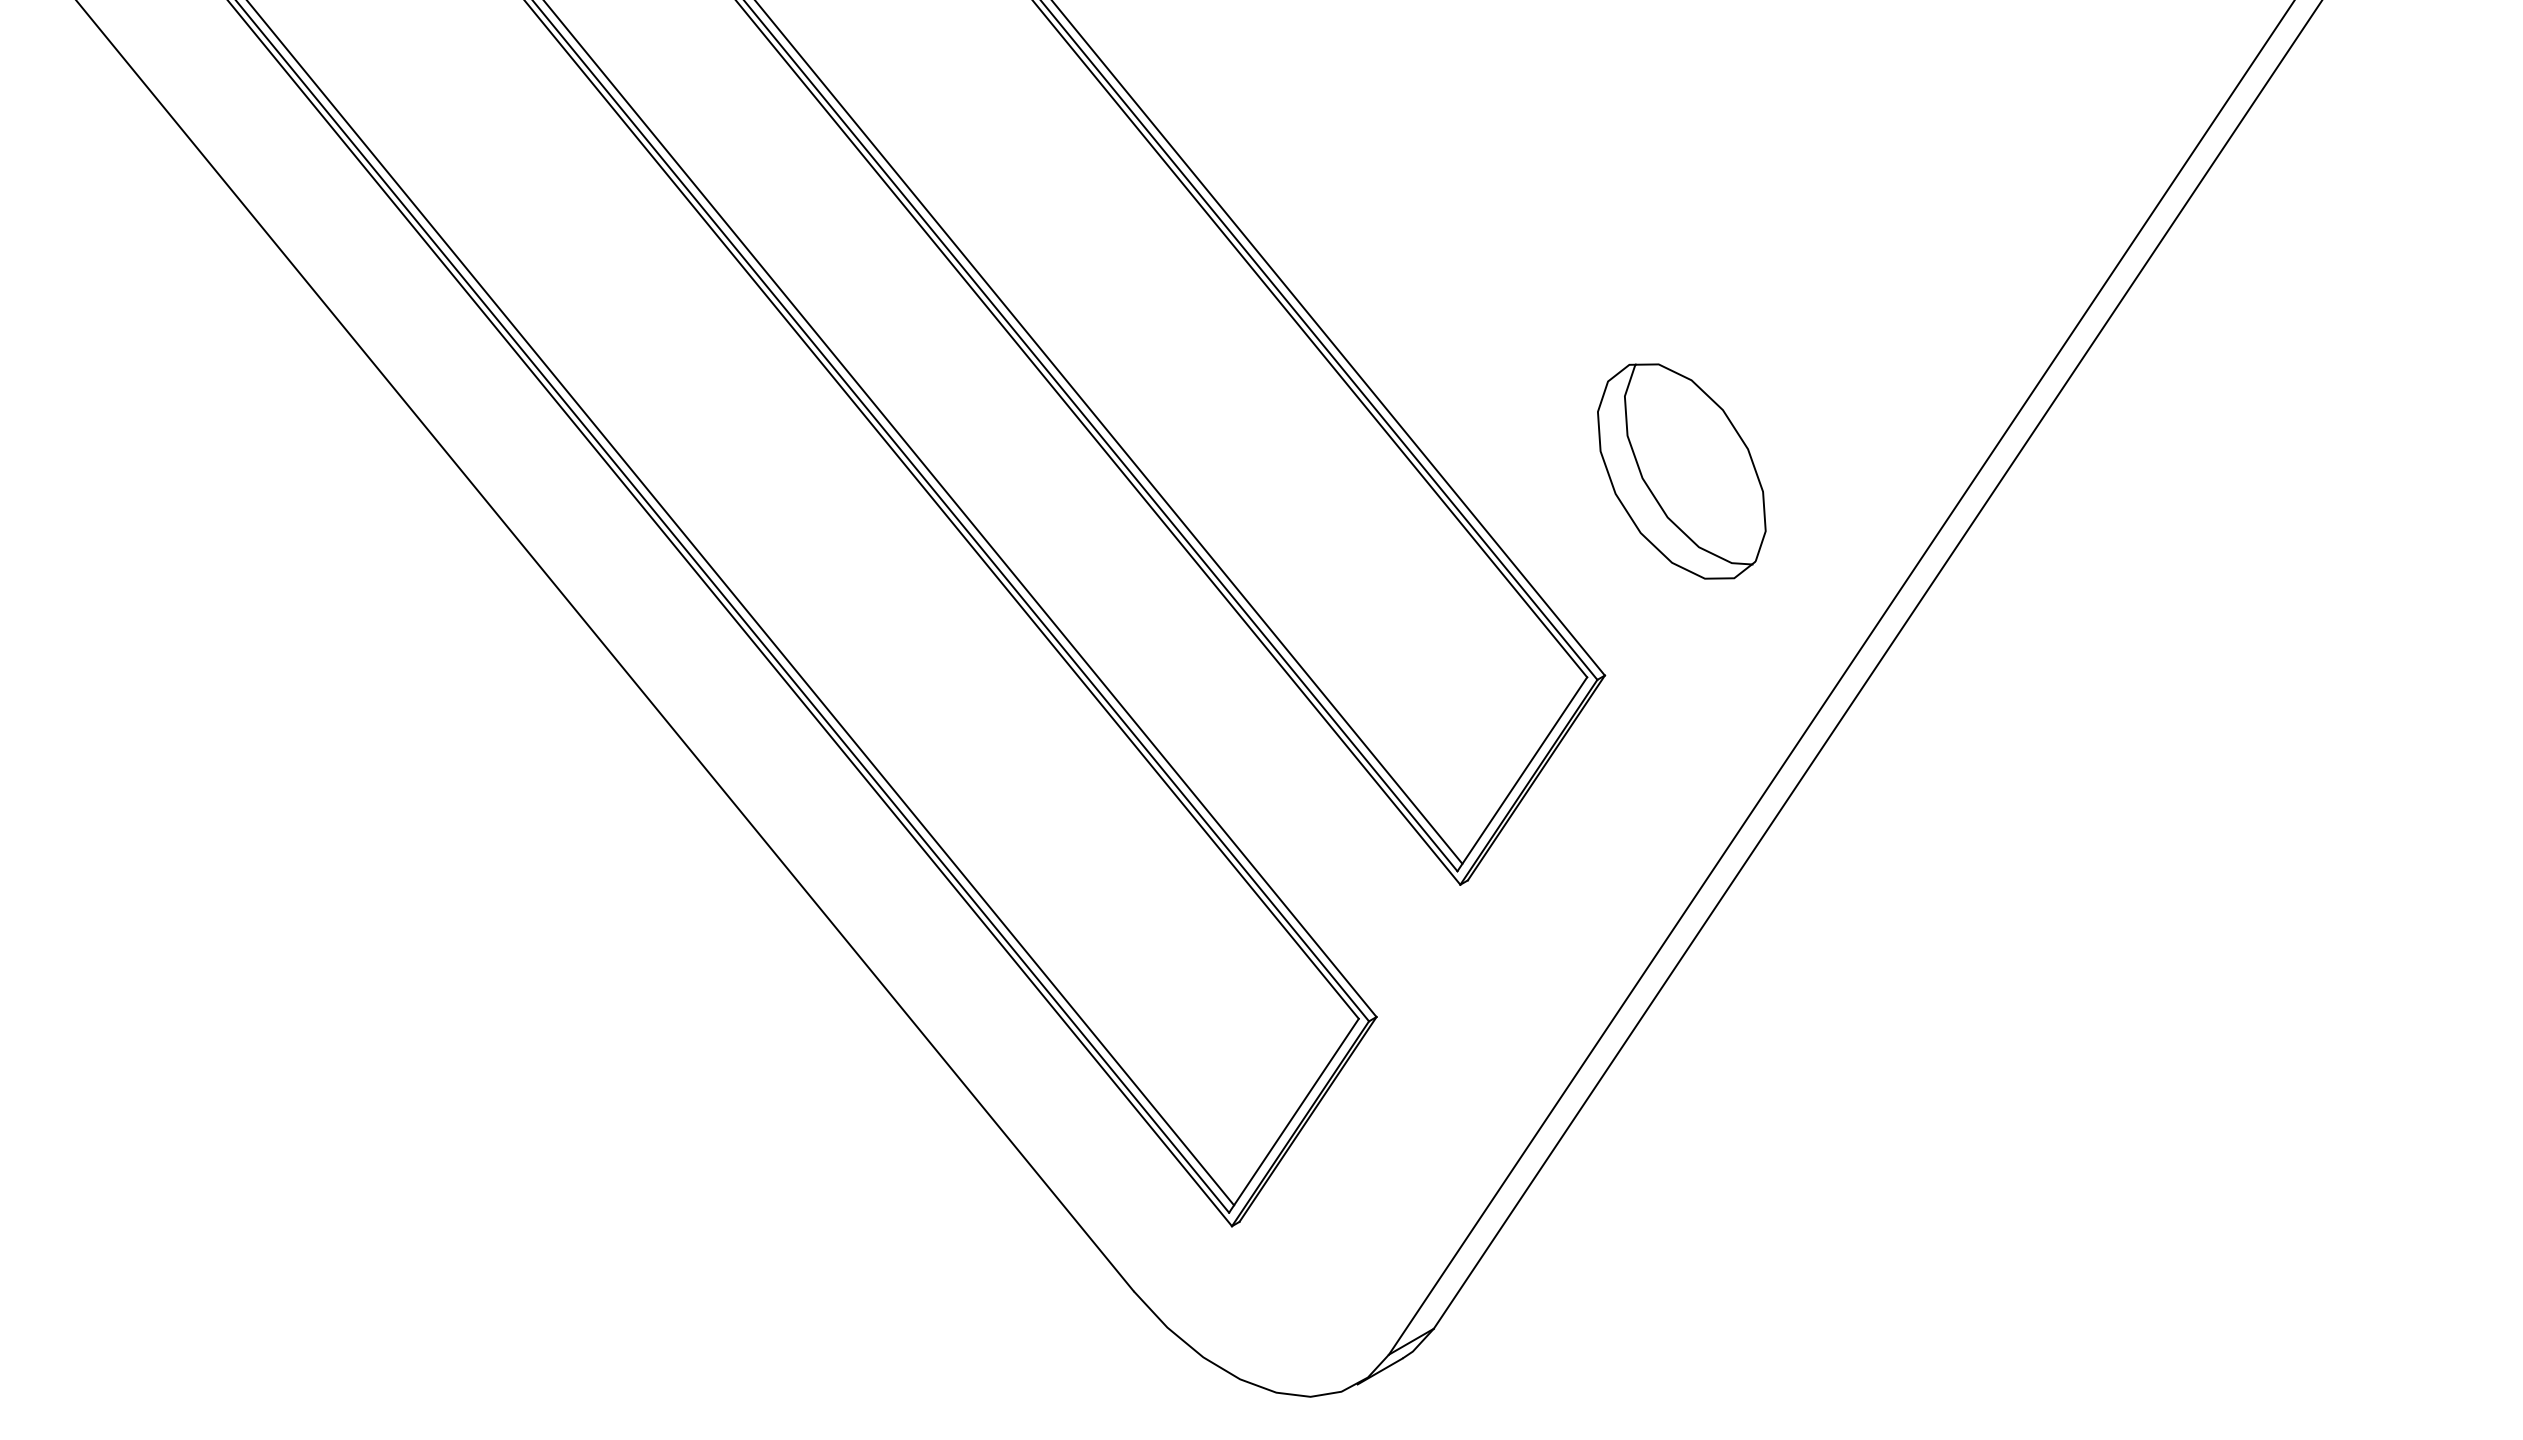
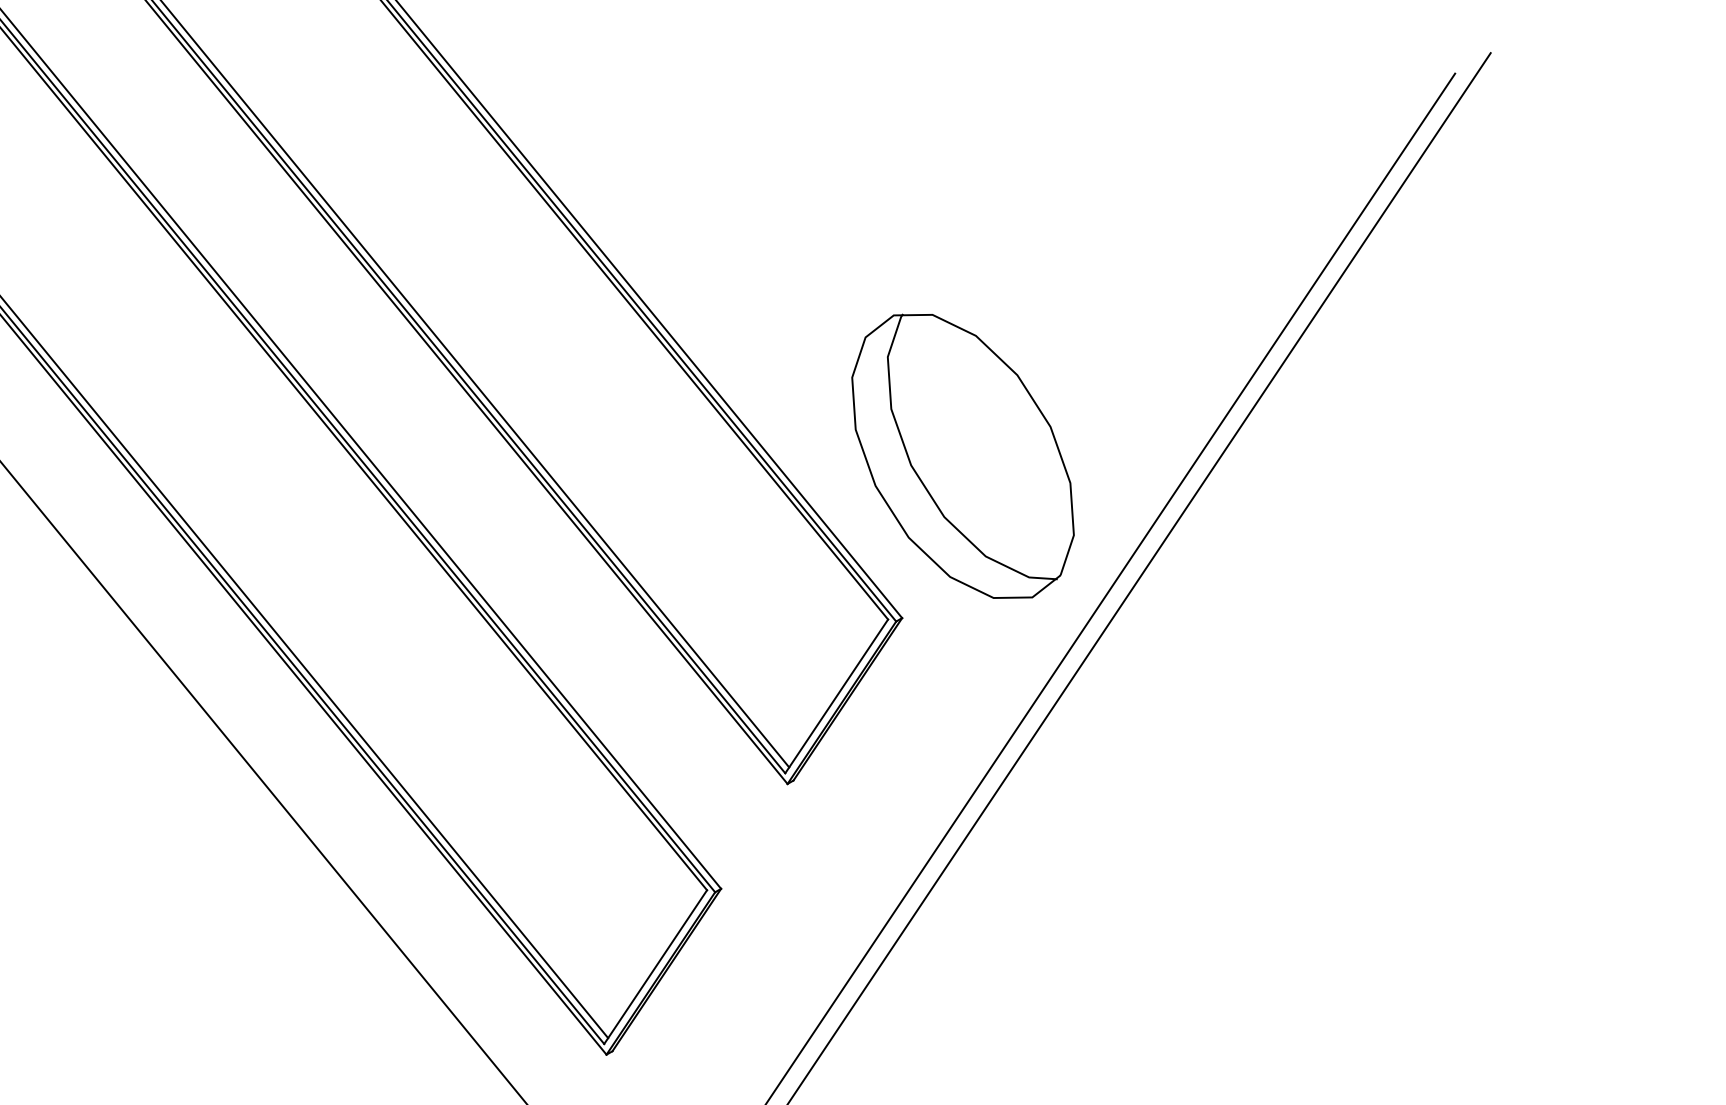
part: (1681, 471) -> (962, 456), size x1.67

